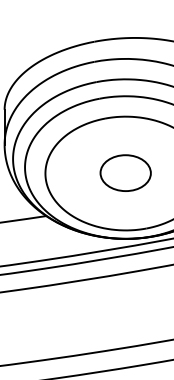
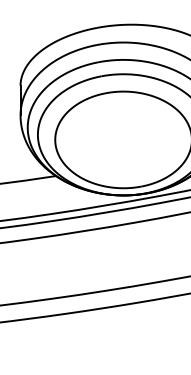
part: (125, 173) -> (123, 139), removed

